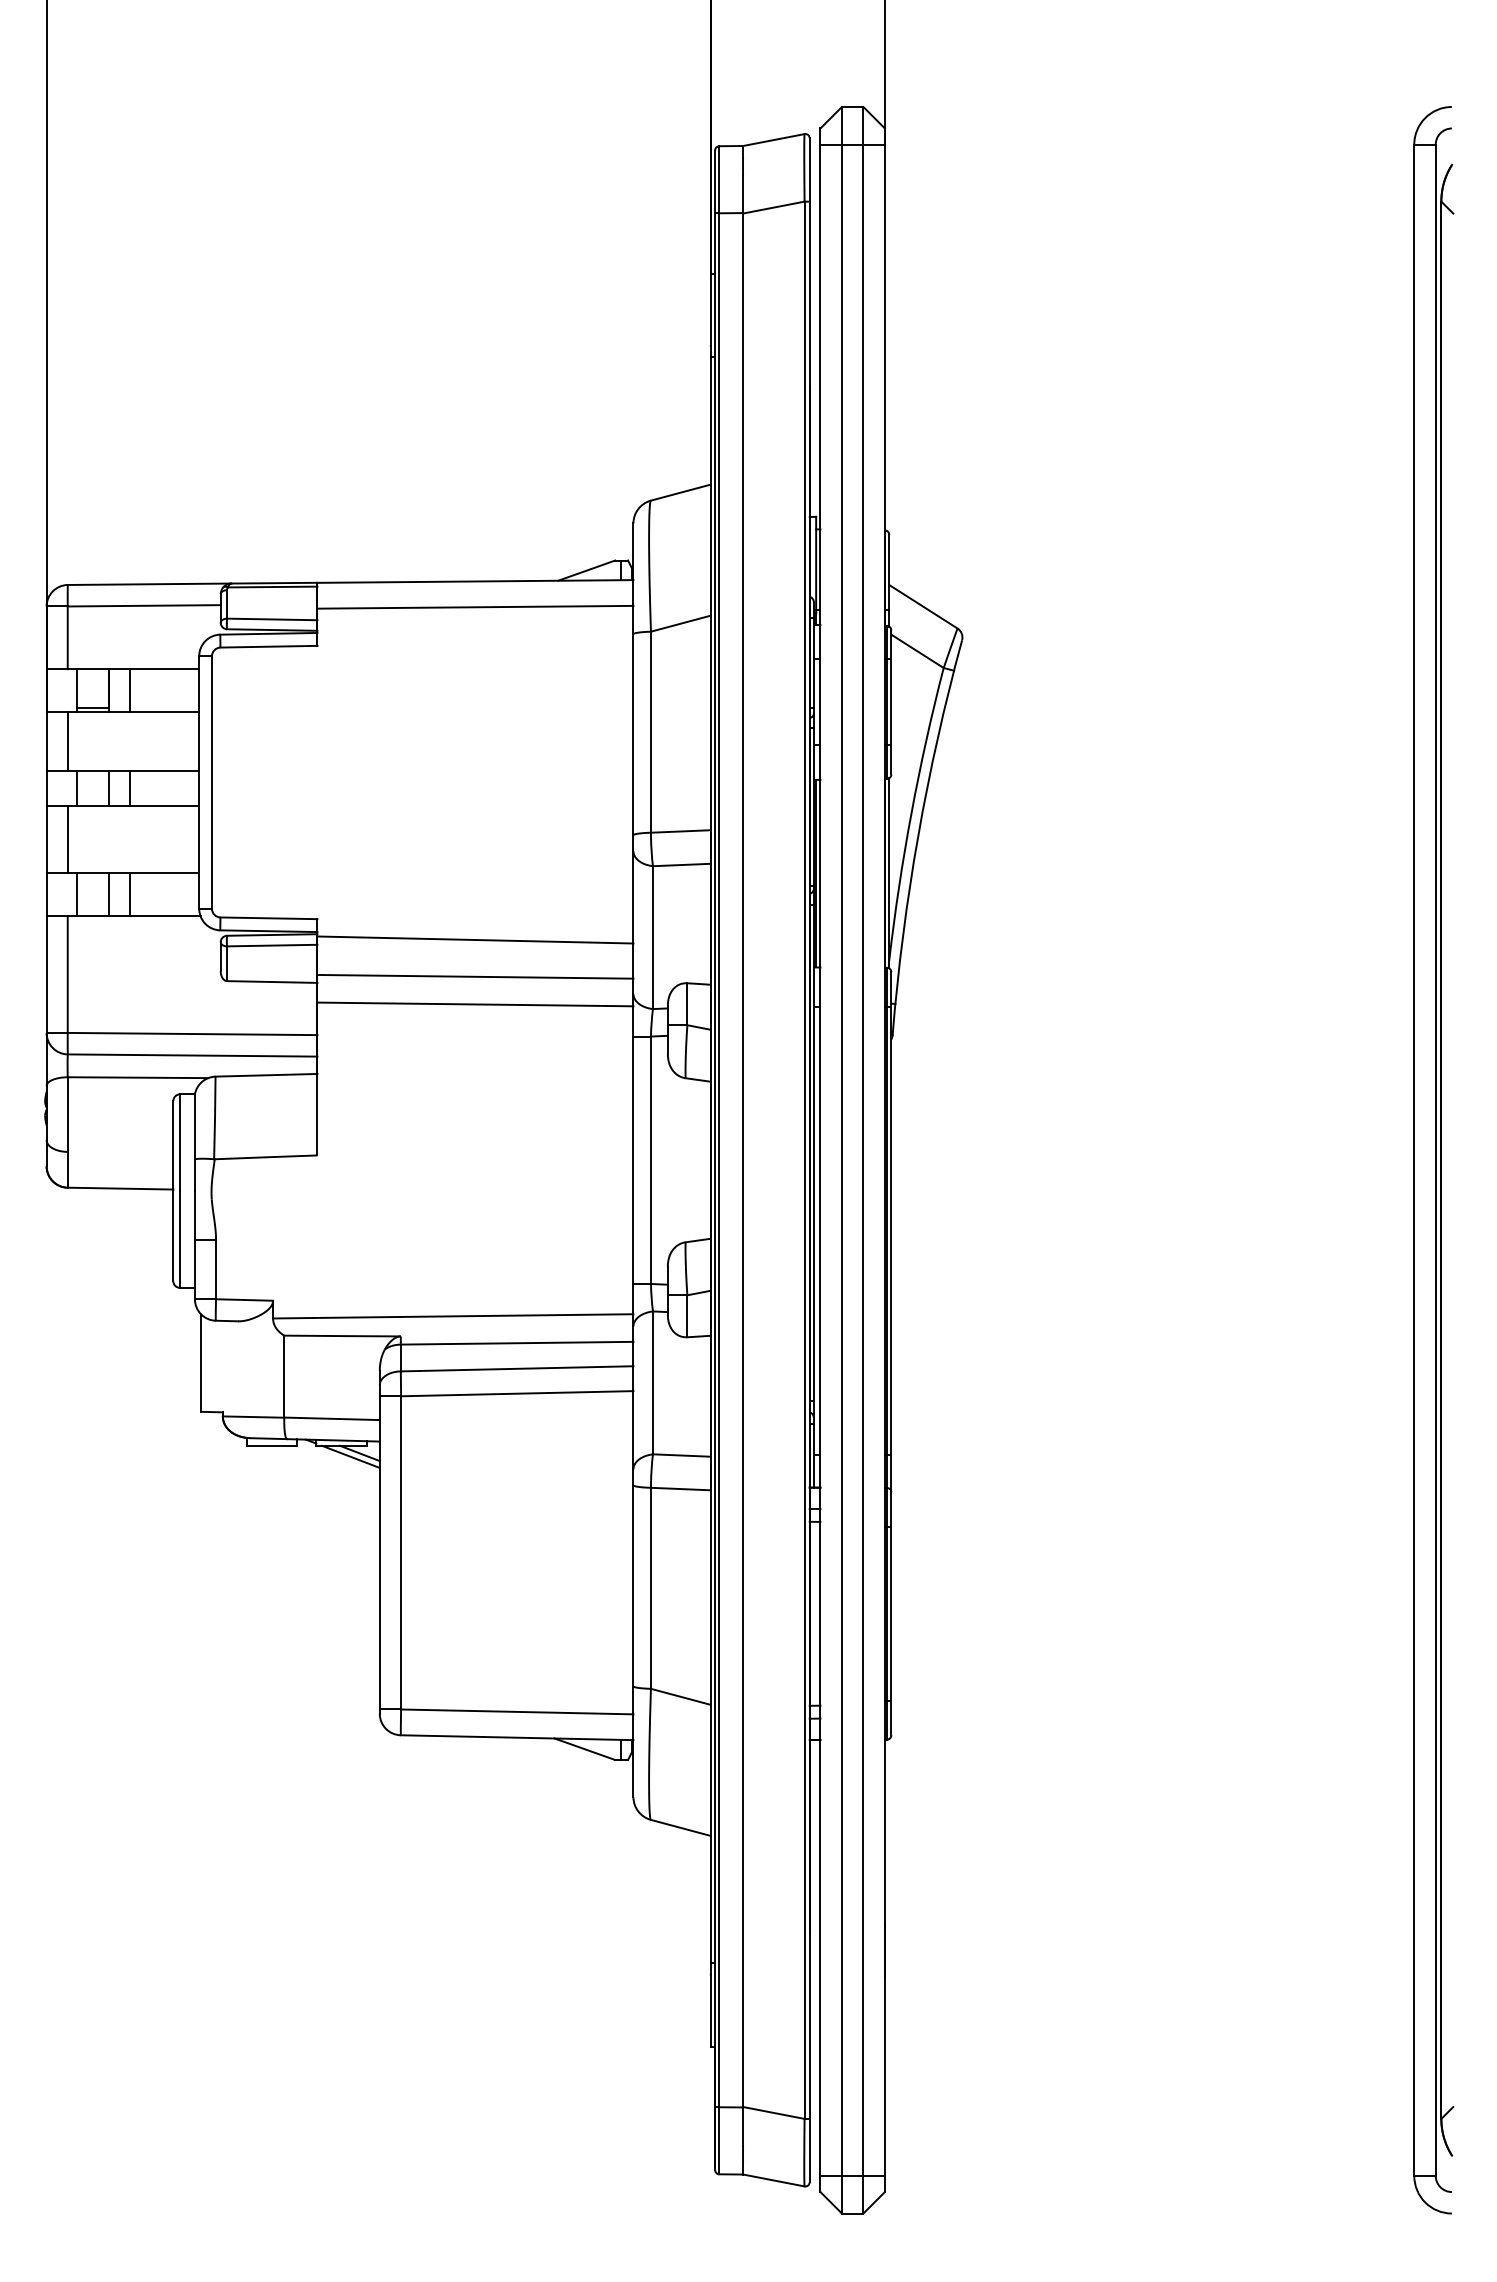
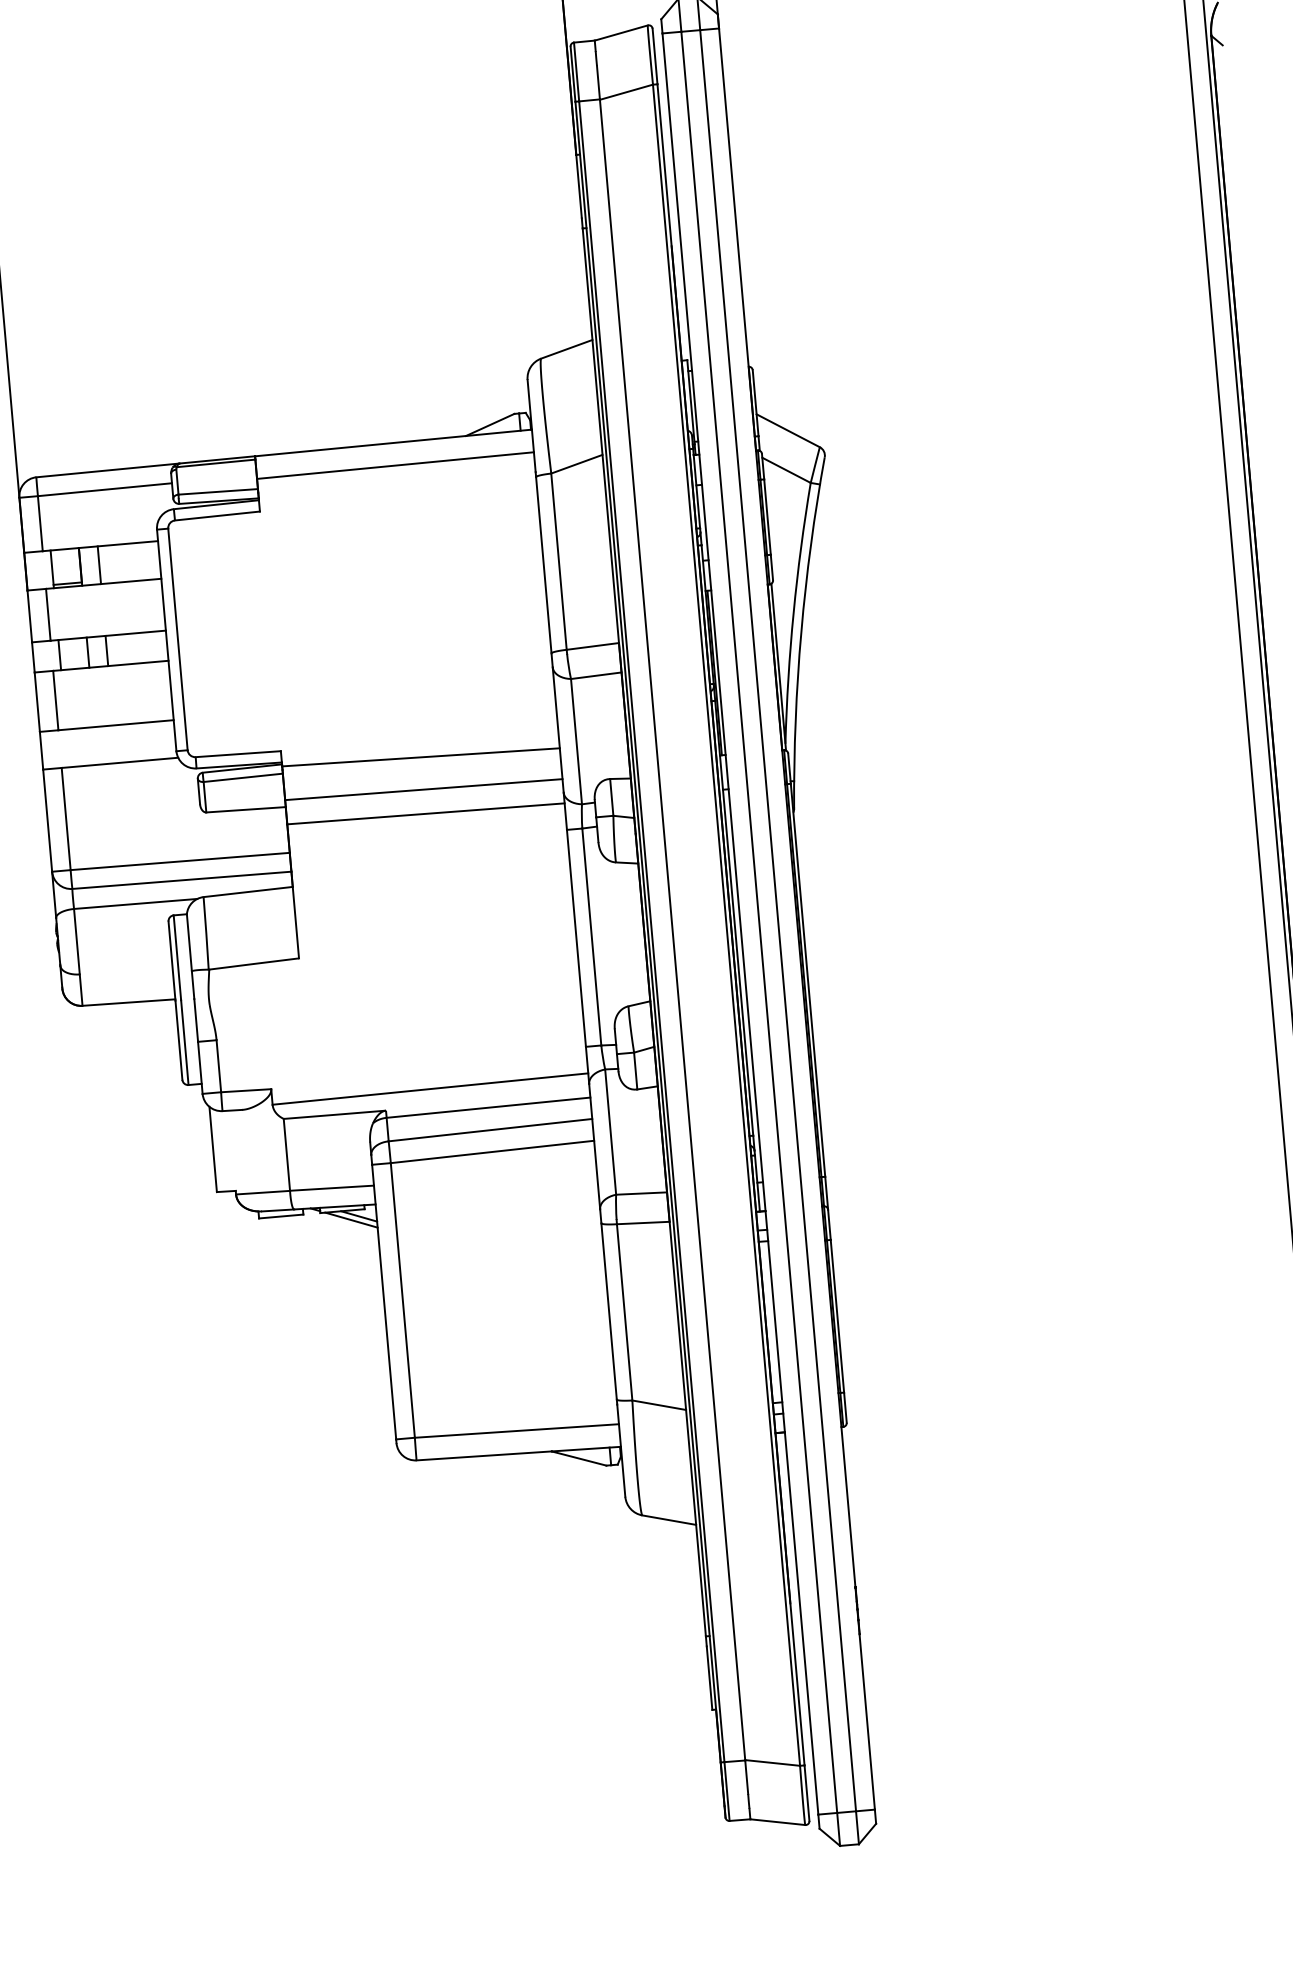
line: (76, 894) -> (67, 748), removed
line: (108, 894) -> (95, 745), removed
line: (130, 894) -> (115, 743), removed

